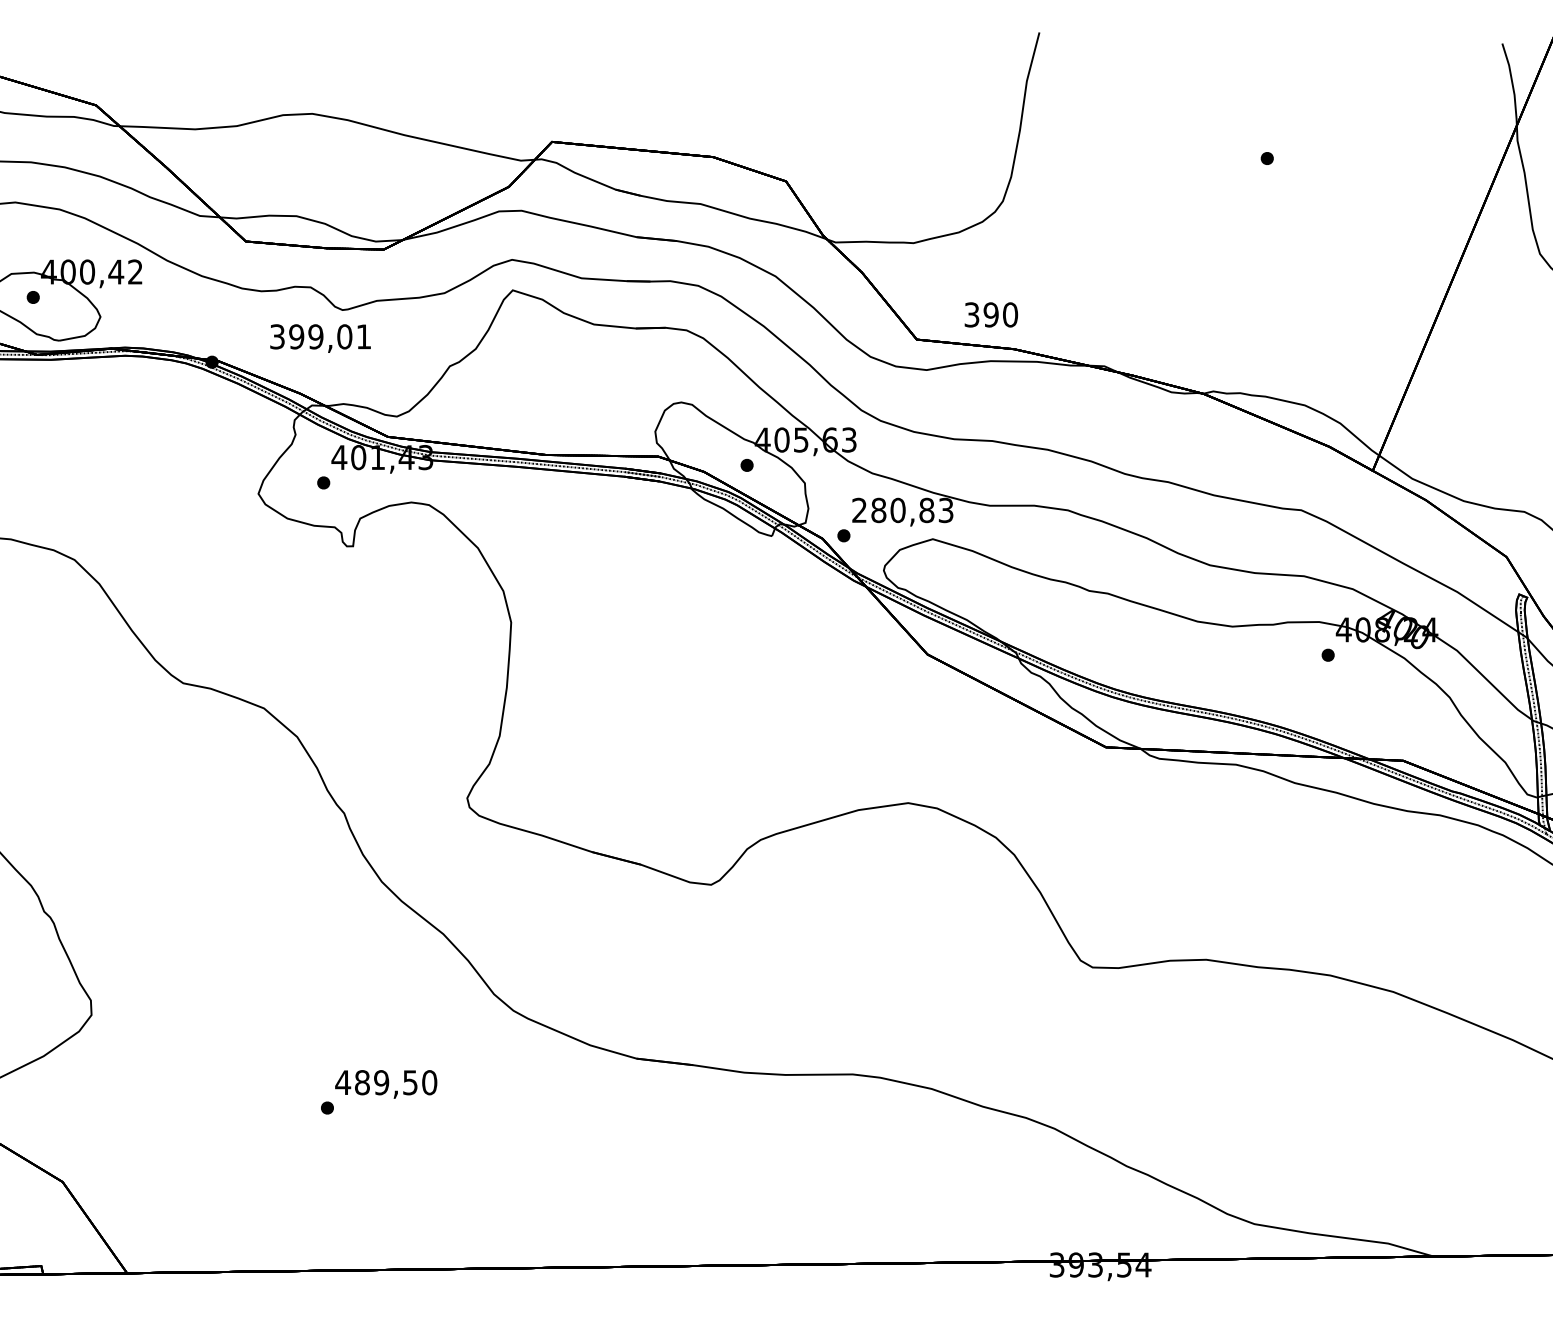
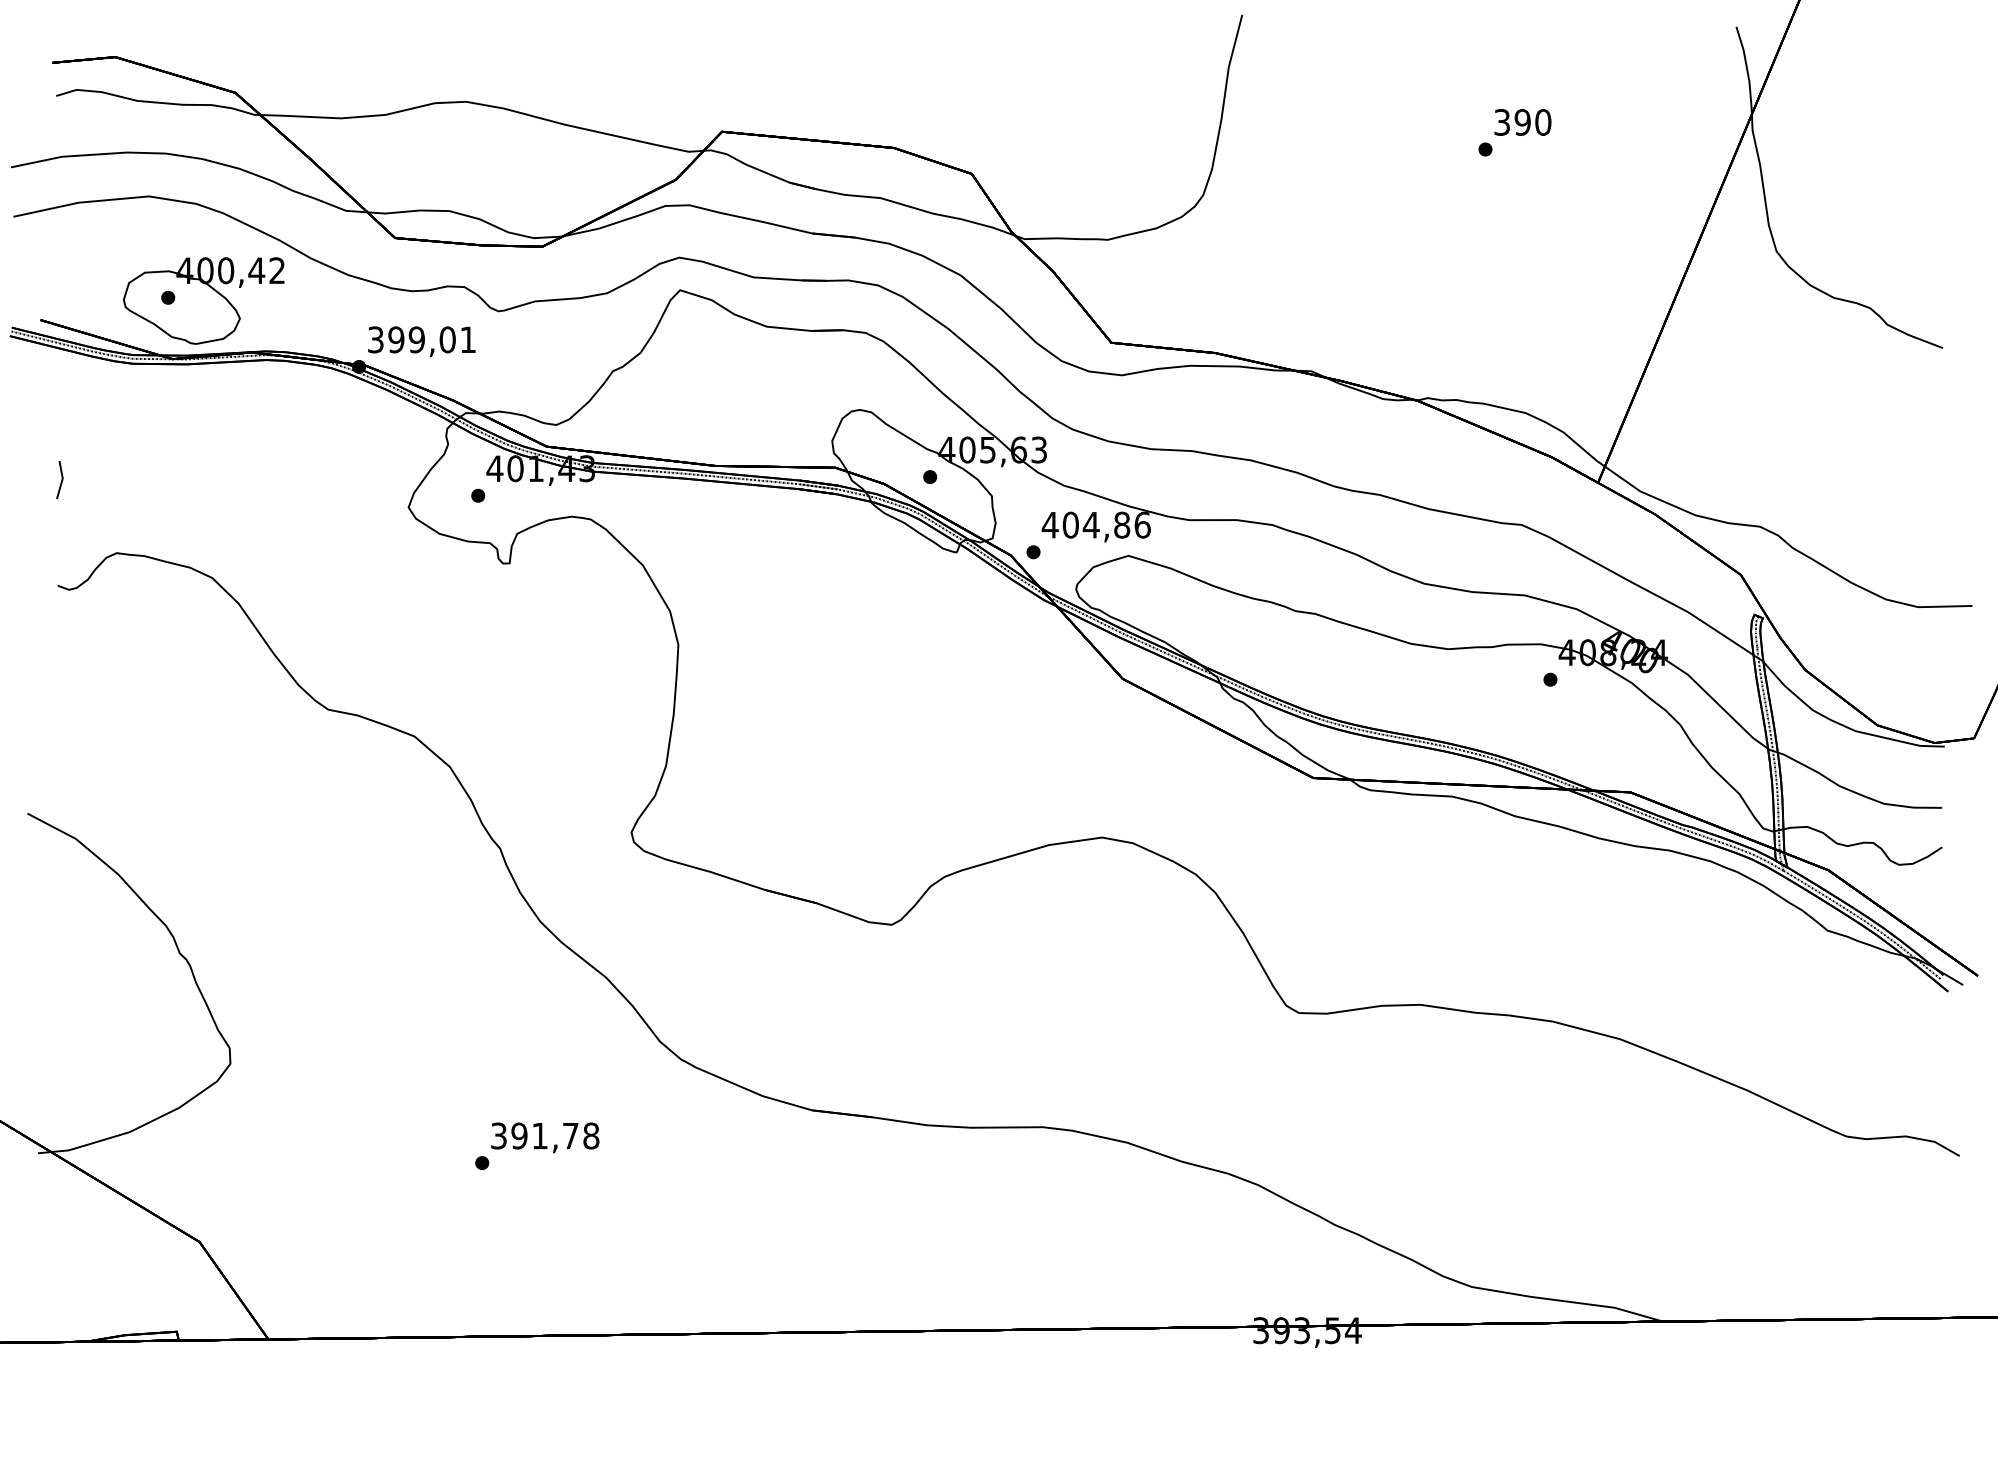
text: (990, 314) -> (1522, 122), moved
text: (320, 338) -> (421, 341), moved
text: (901, 509) -> (1095, 524), 280,83 -> 404,86
text: (385, 1082) -> (544, 1135), 489,50 -> 391,78

